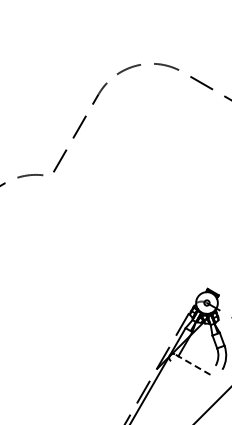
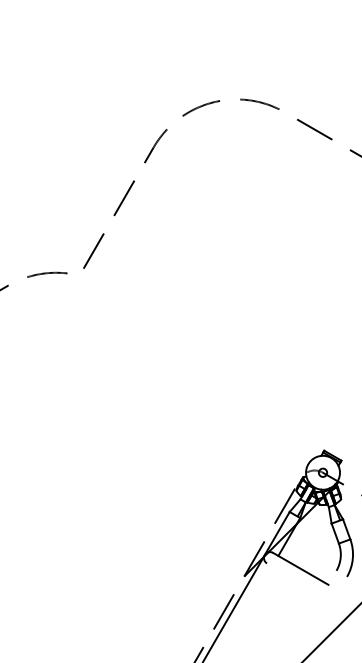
line: (192, 364) -> (300, 568), dashed -> solid

